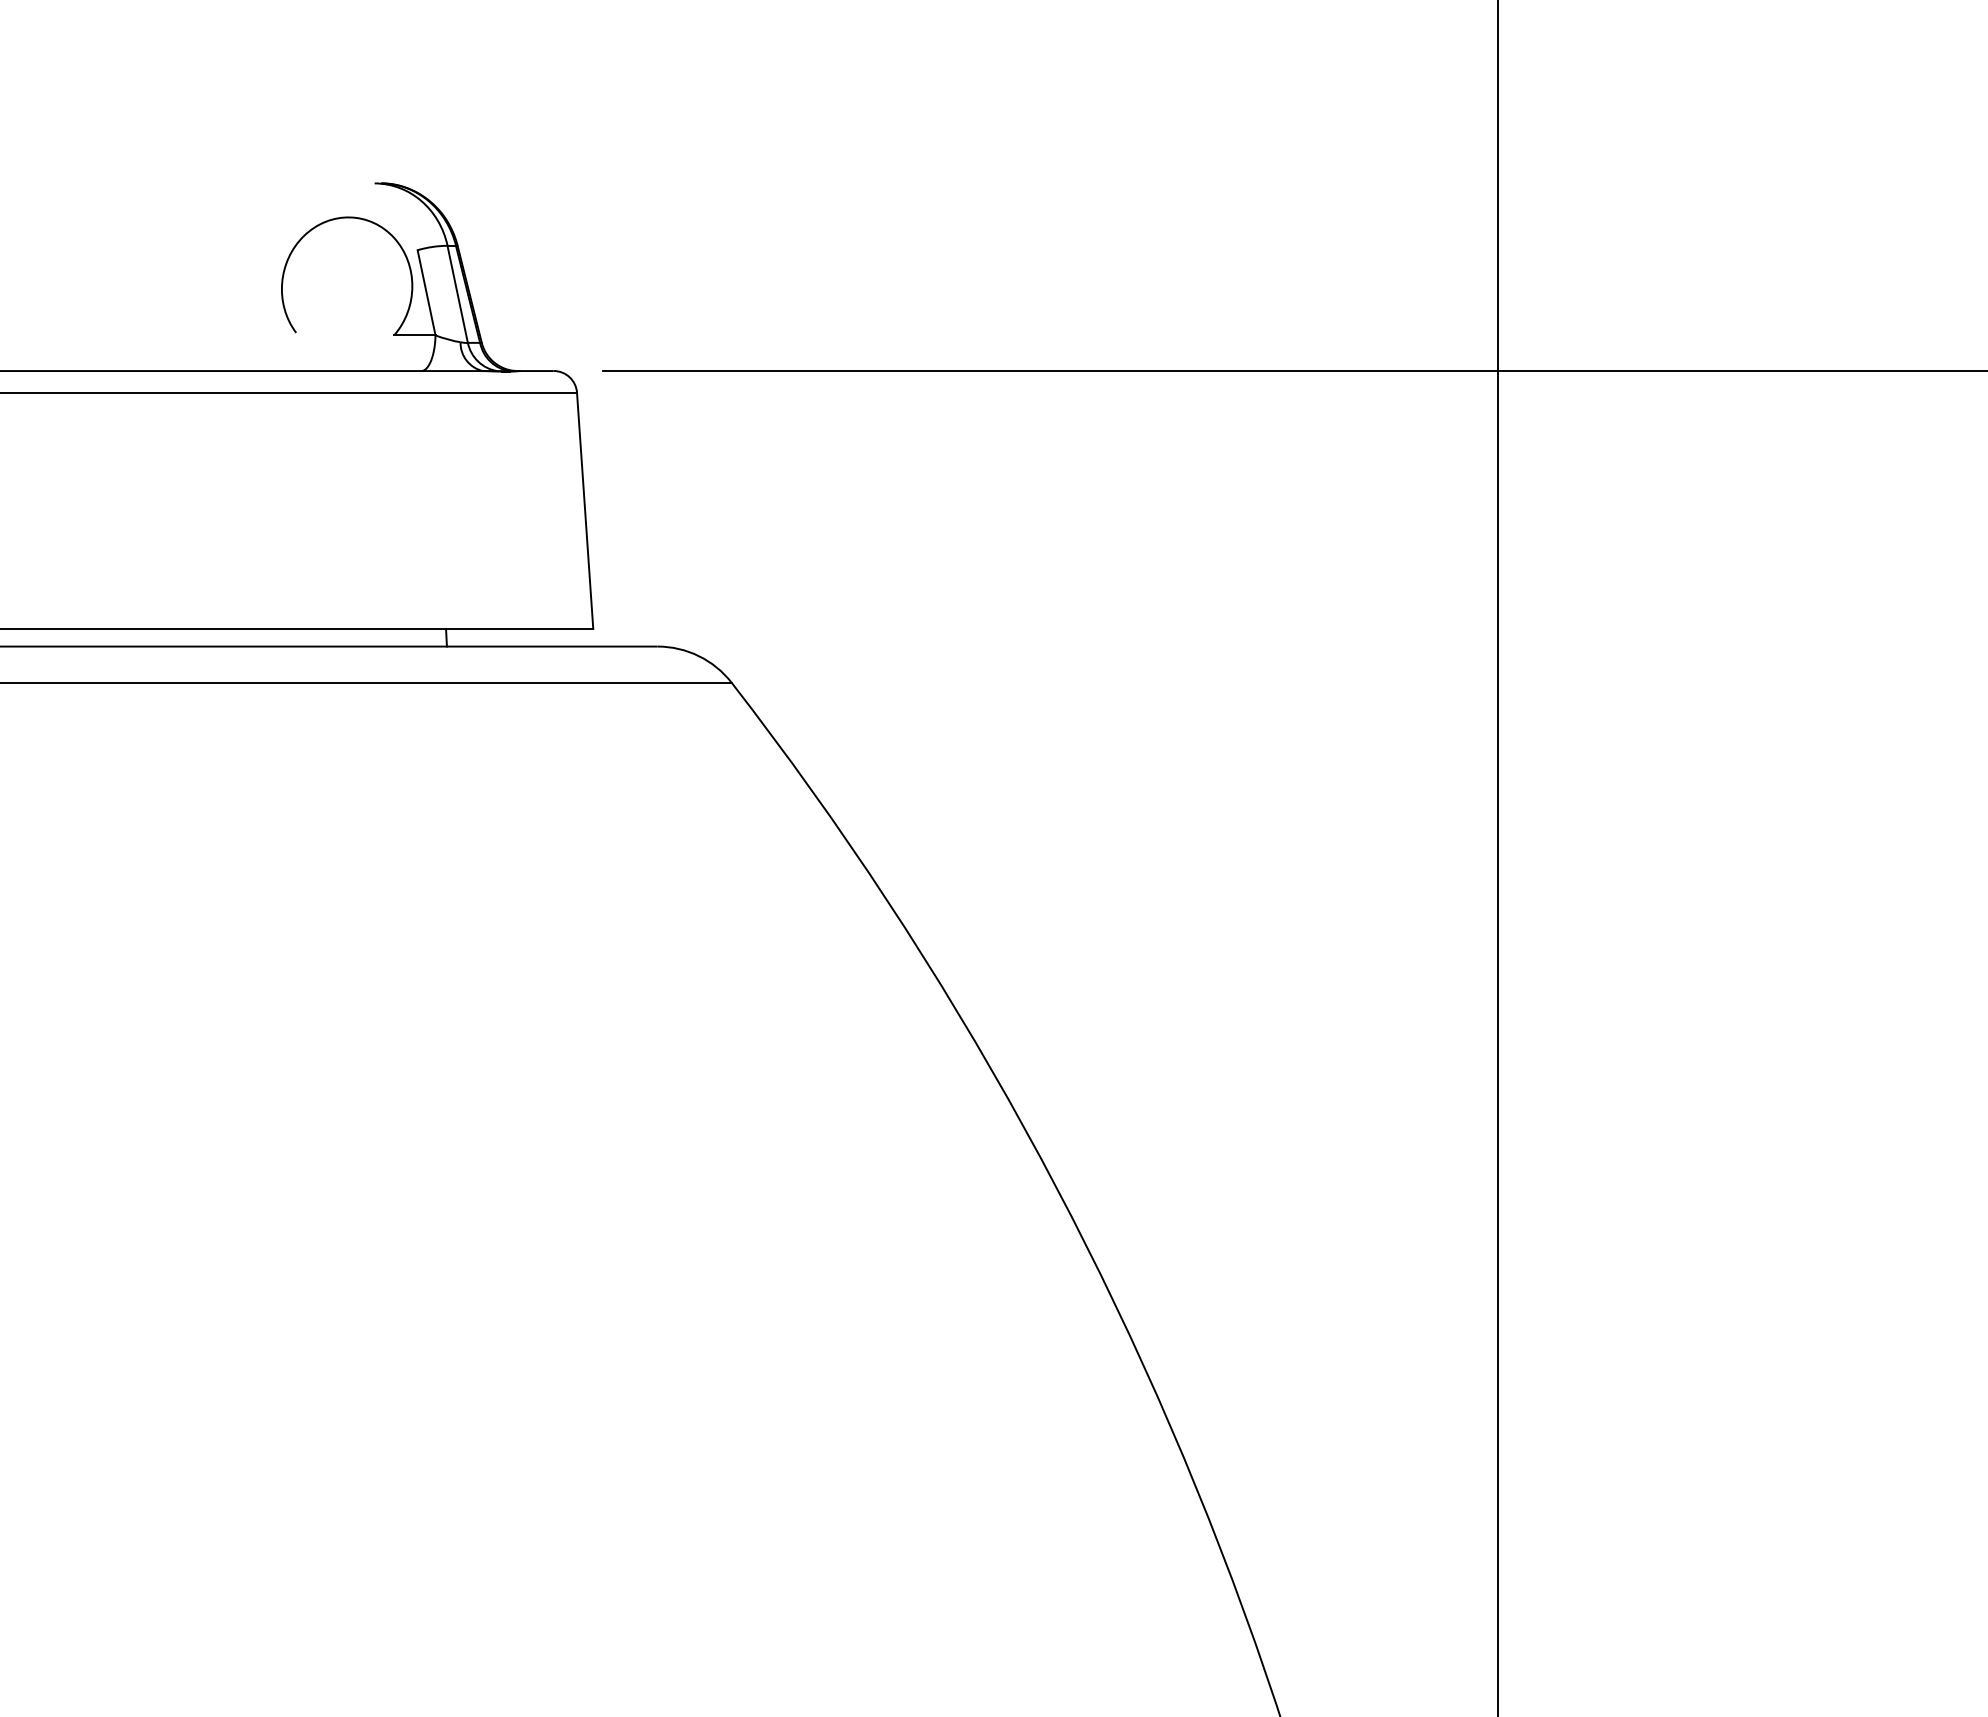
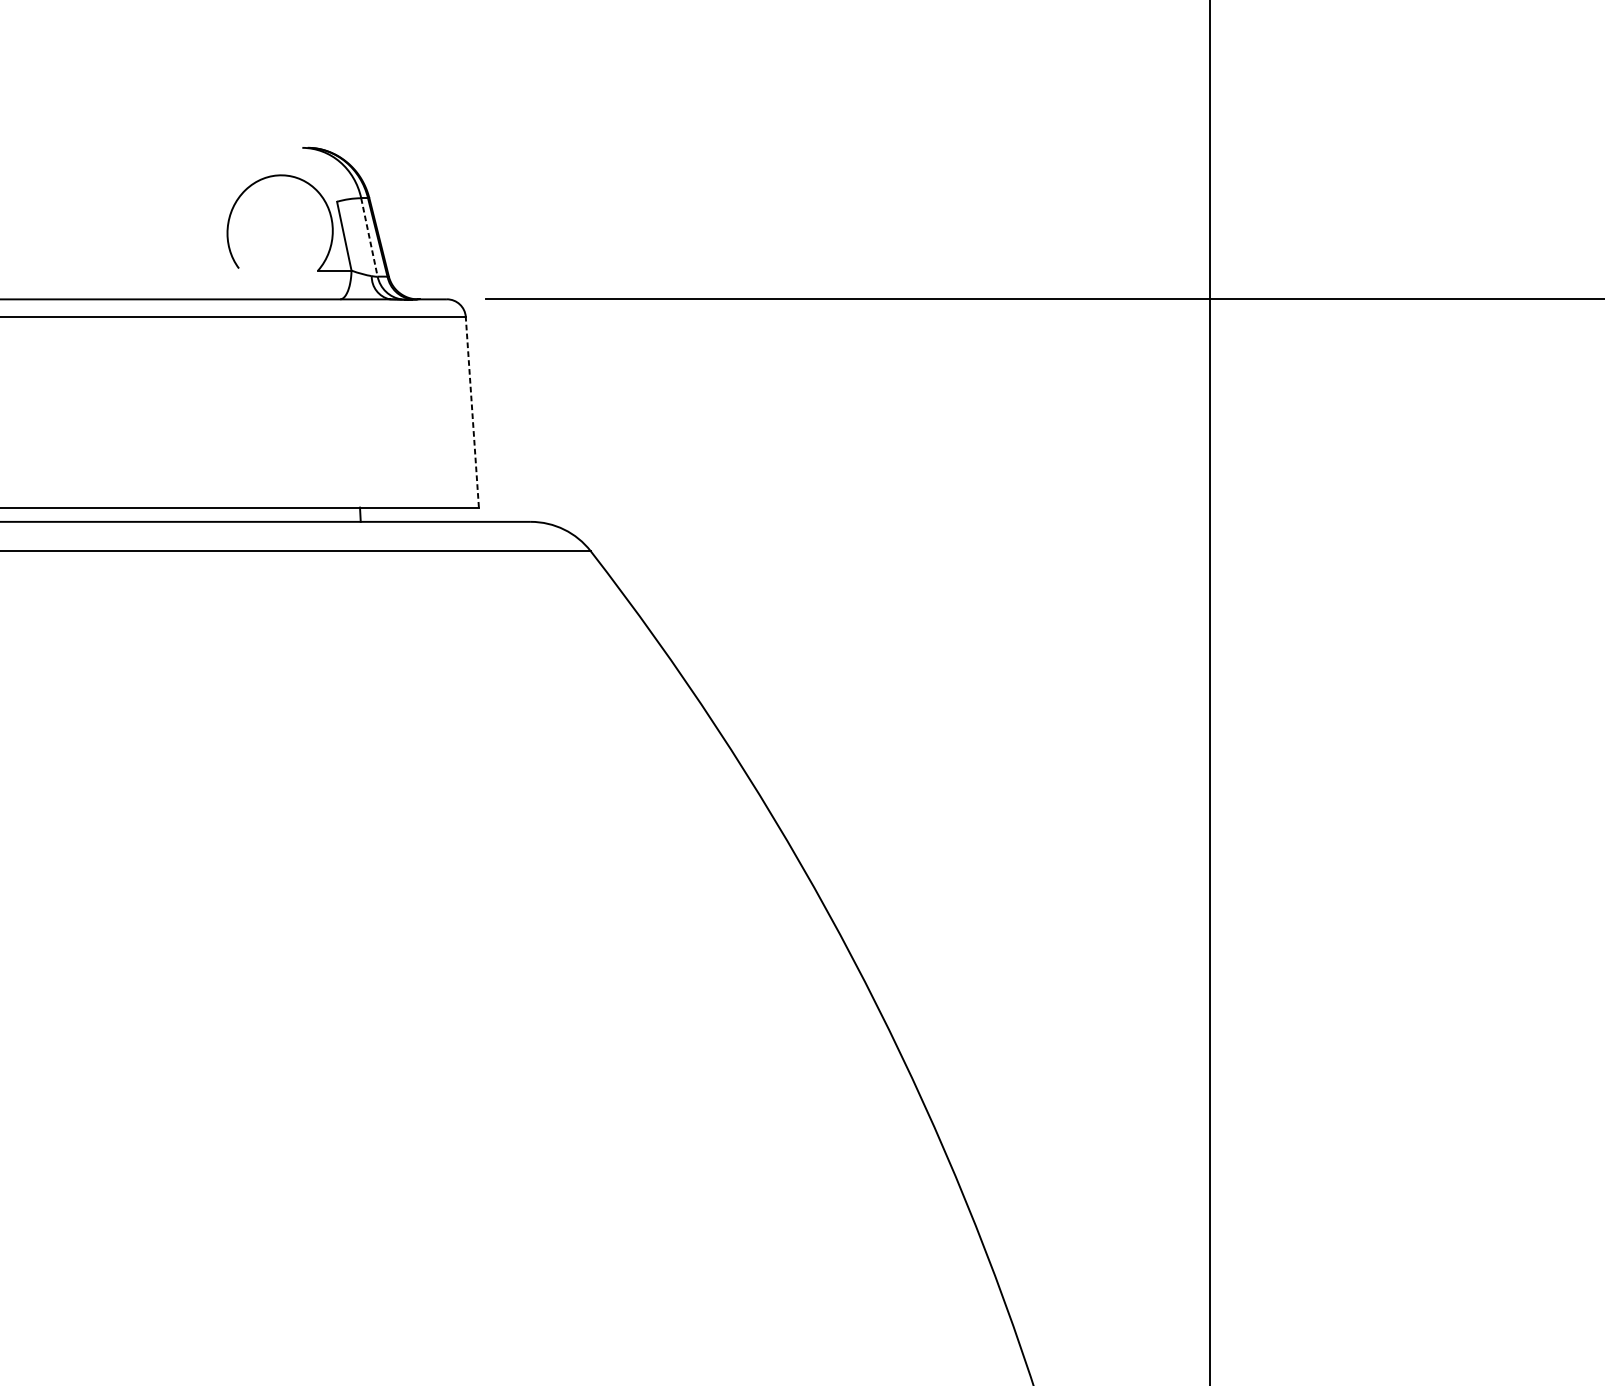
line: (457, 294) -> (369, 237), solid -> dashed
line: (585, 510) -> (472, 411), solid -> dashed

